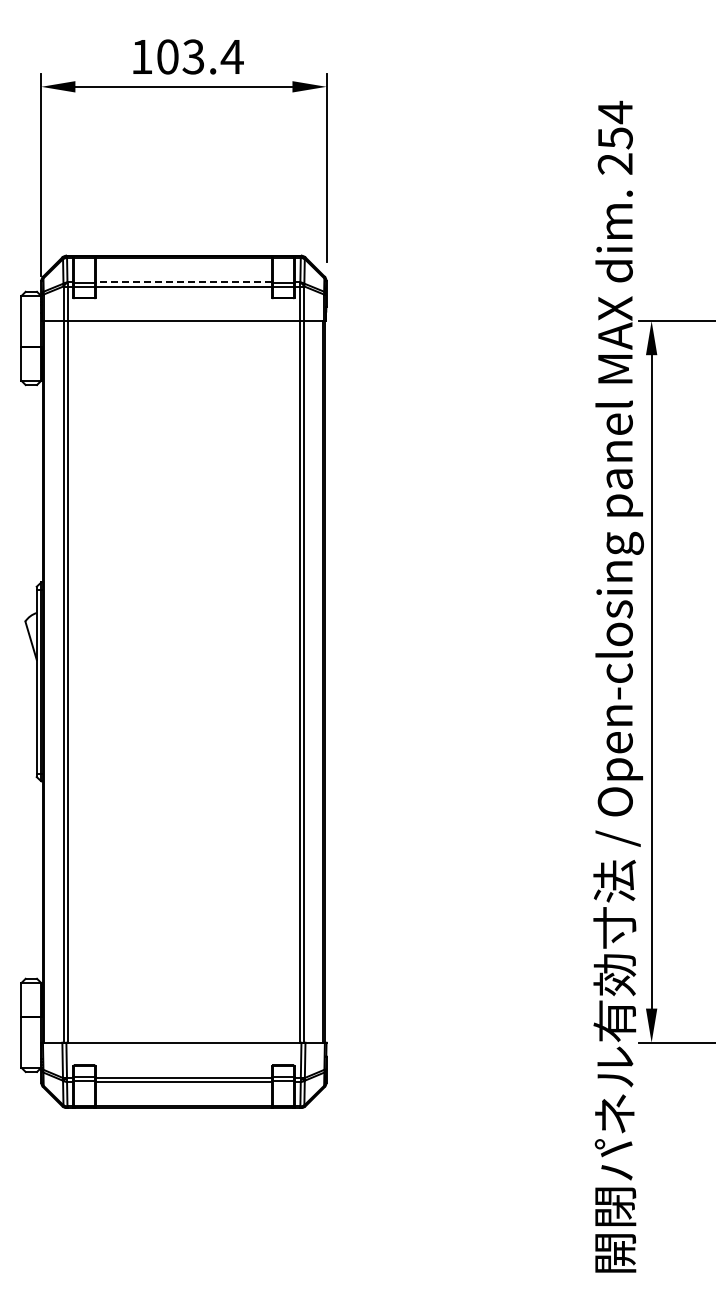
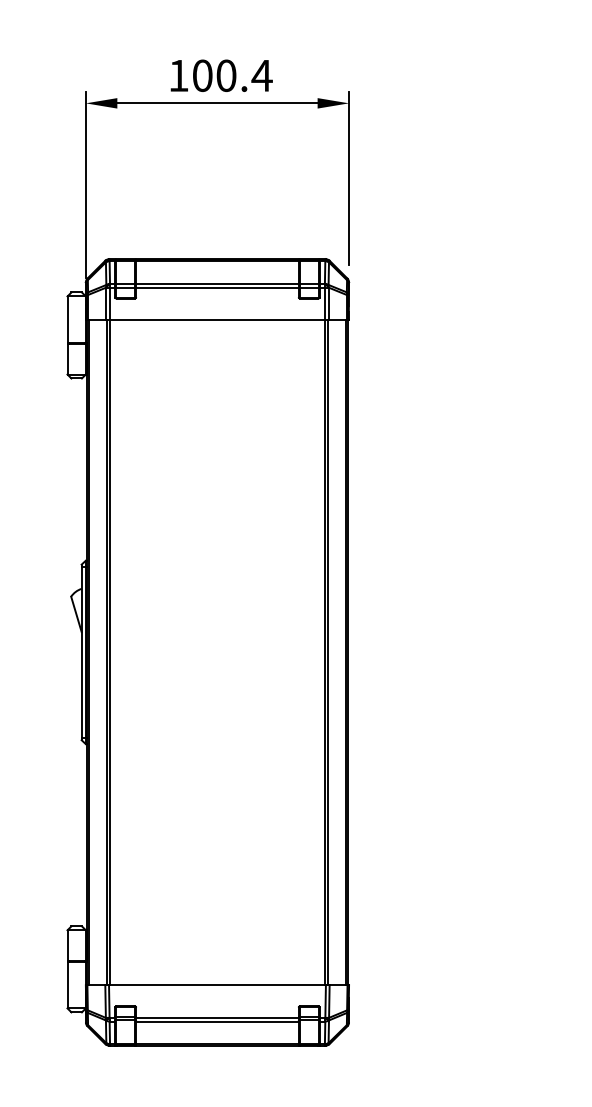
text: (193, 56) -> (226, 75), 103.4 -> 100.4
line: (183, 282) -> (217, 283), dashed -> solid

